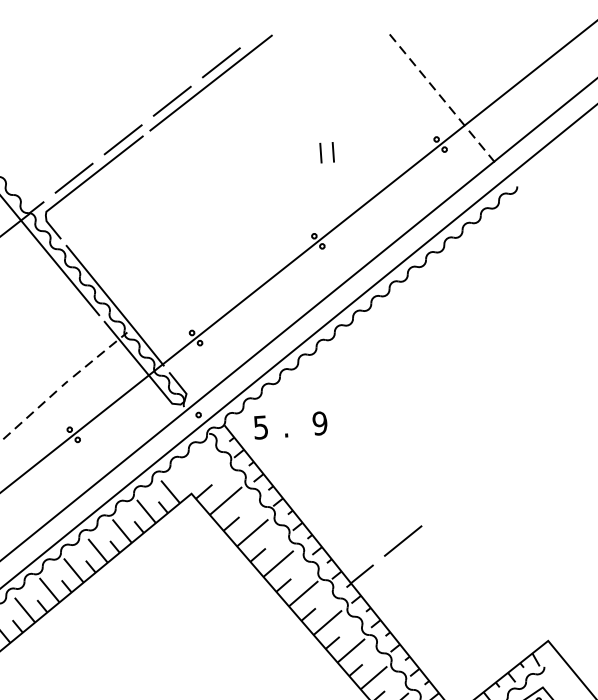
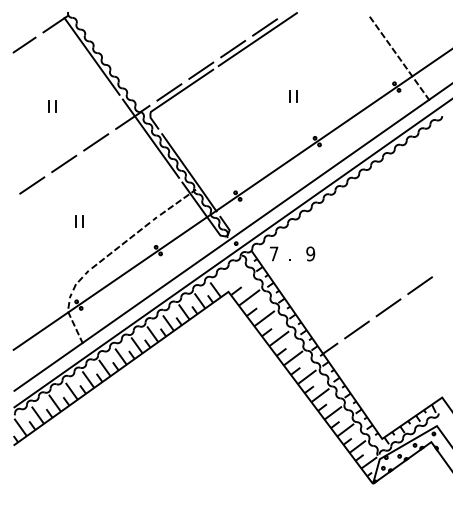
part: (327, 152) -> (293, 96), moved
text: (259, 426) -> (273, 253), 5 -> 7
line: (499, 462) -> (419, 285), added
line: (451, 501) -> (388, 307), added

